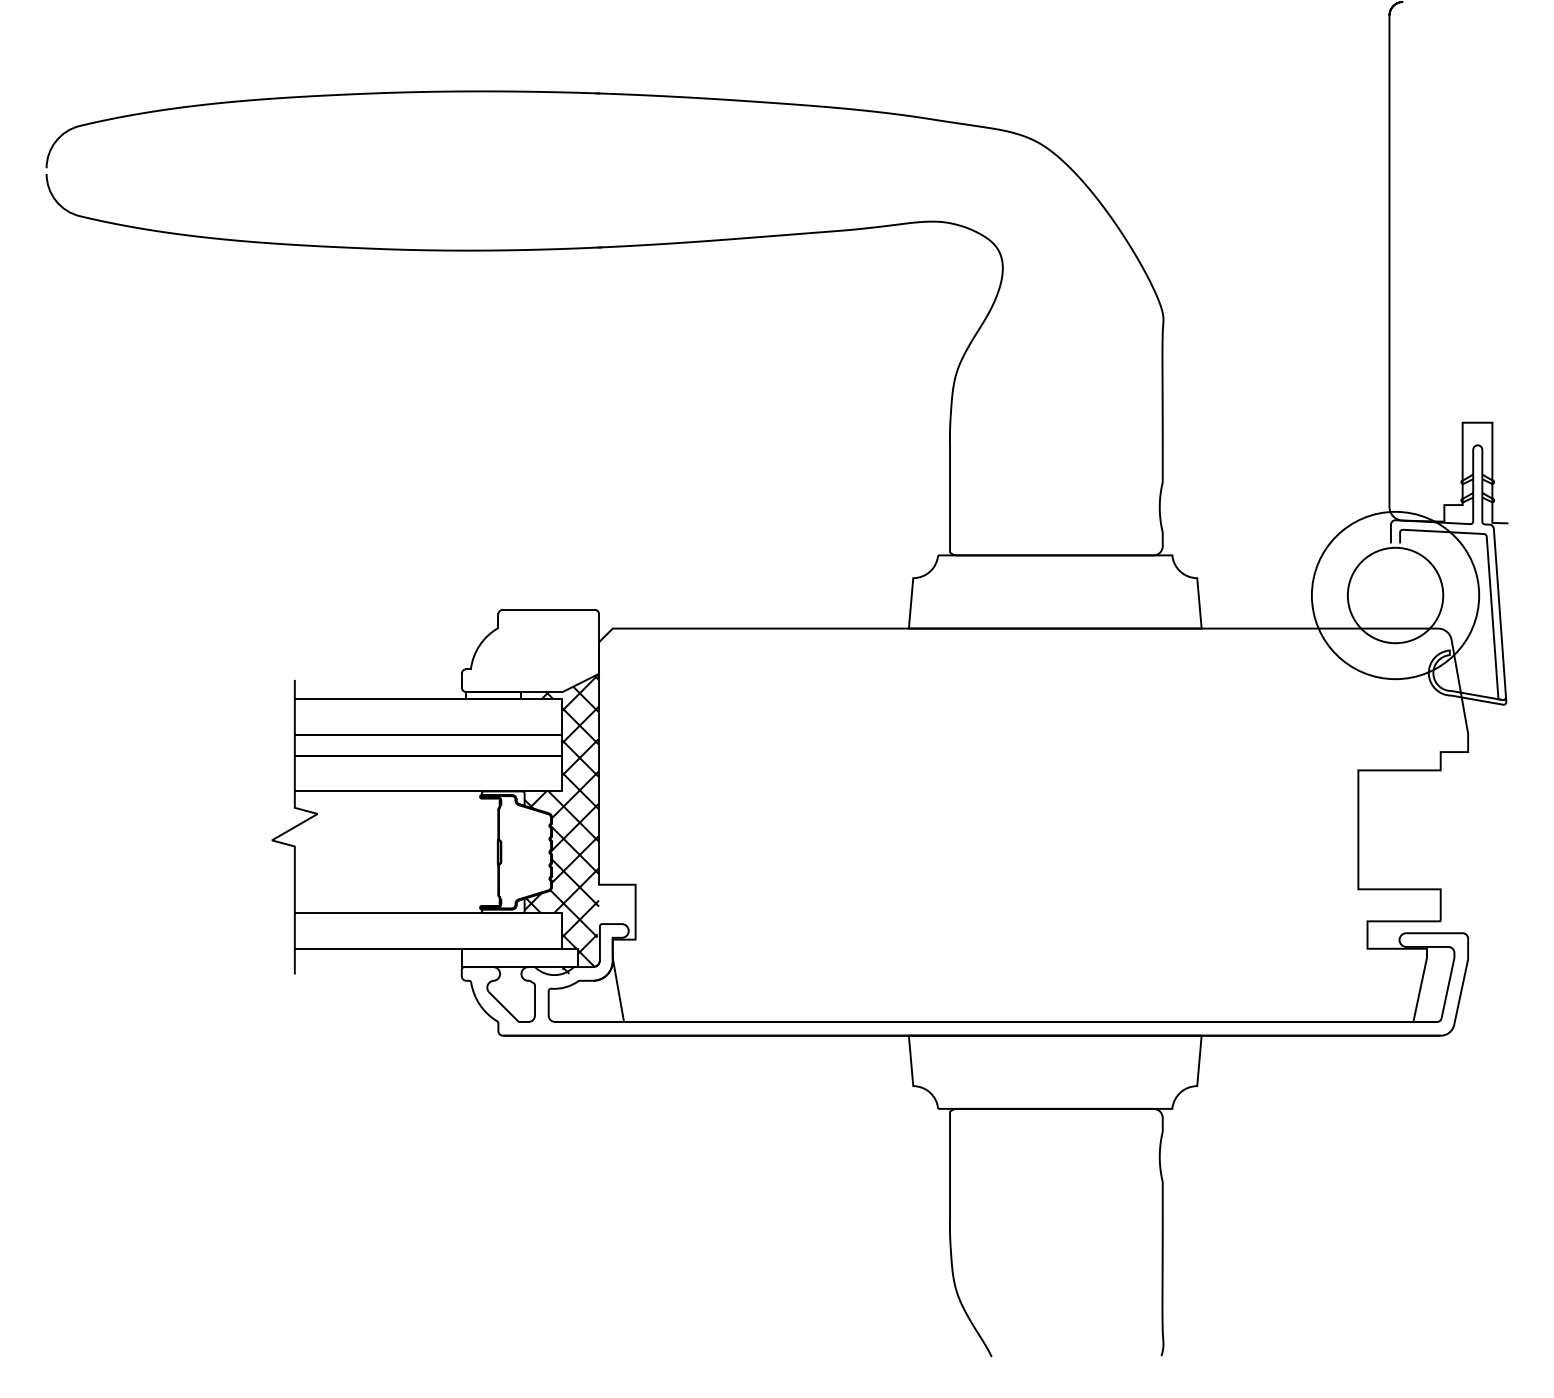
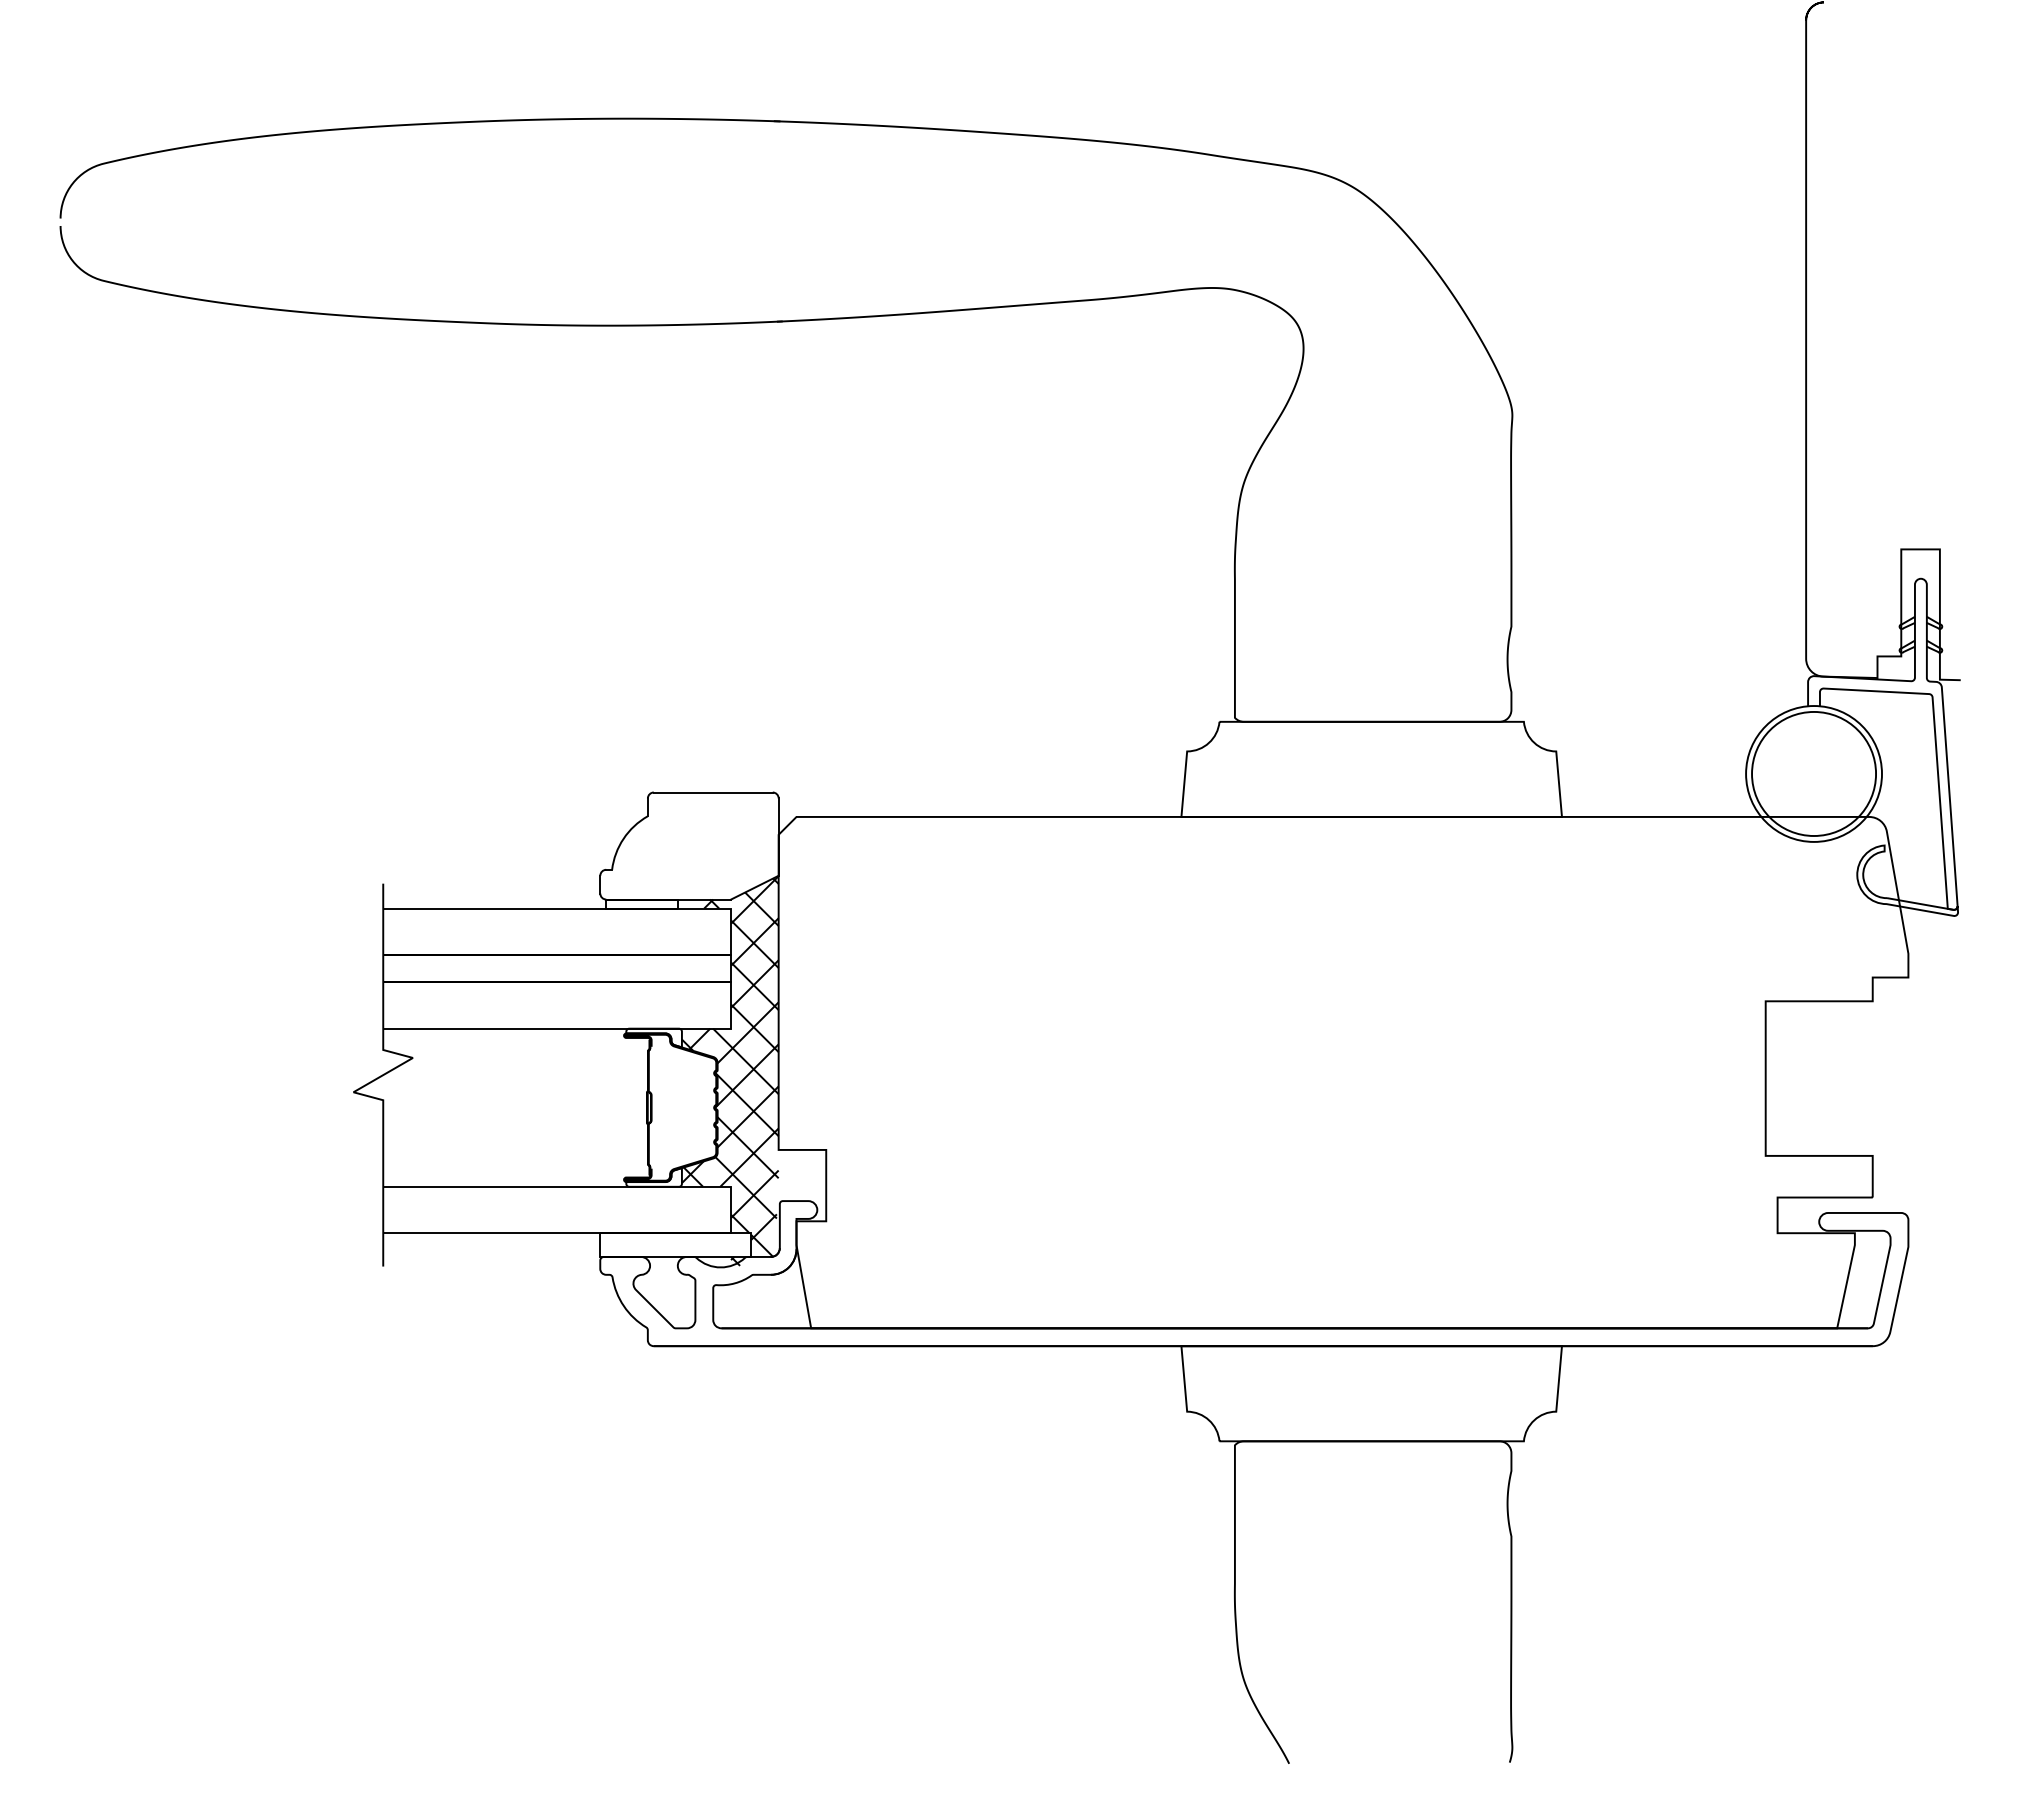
circle: (1395, 595) -> (1813, 773), size x0.62

